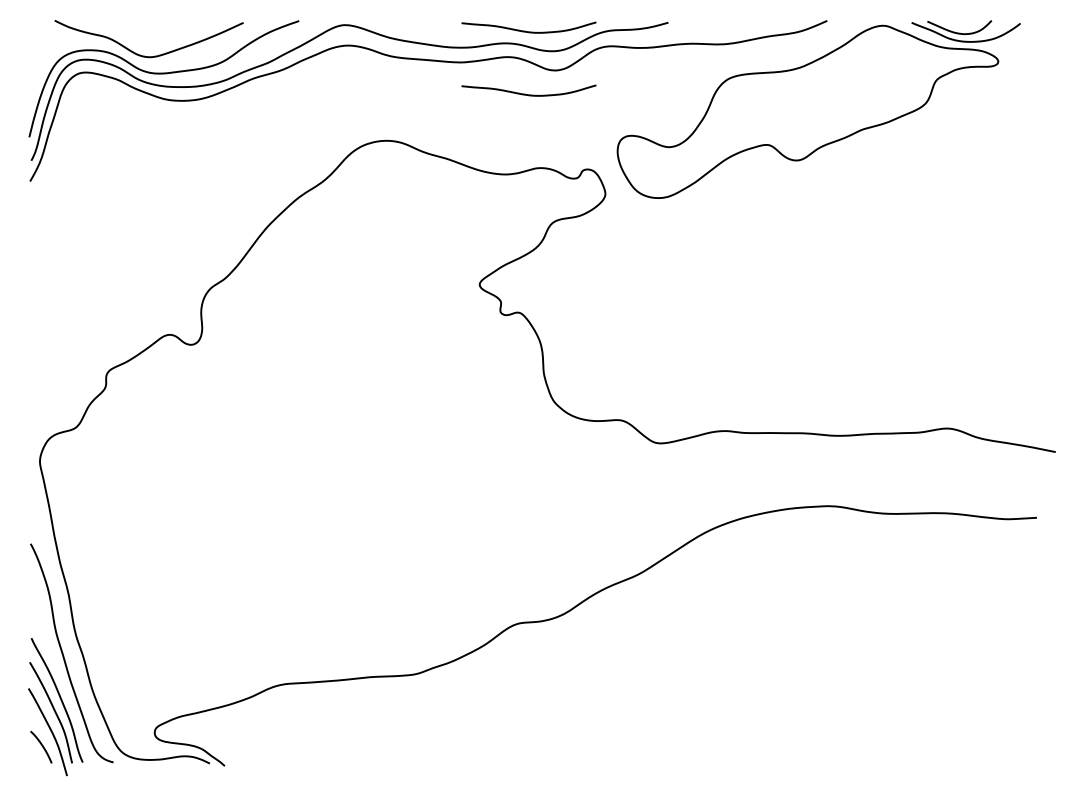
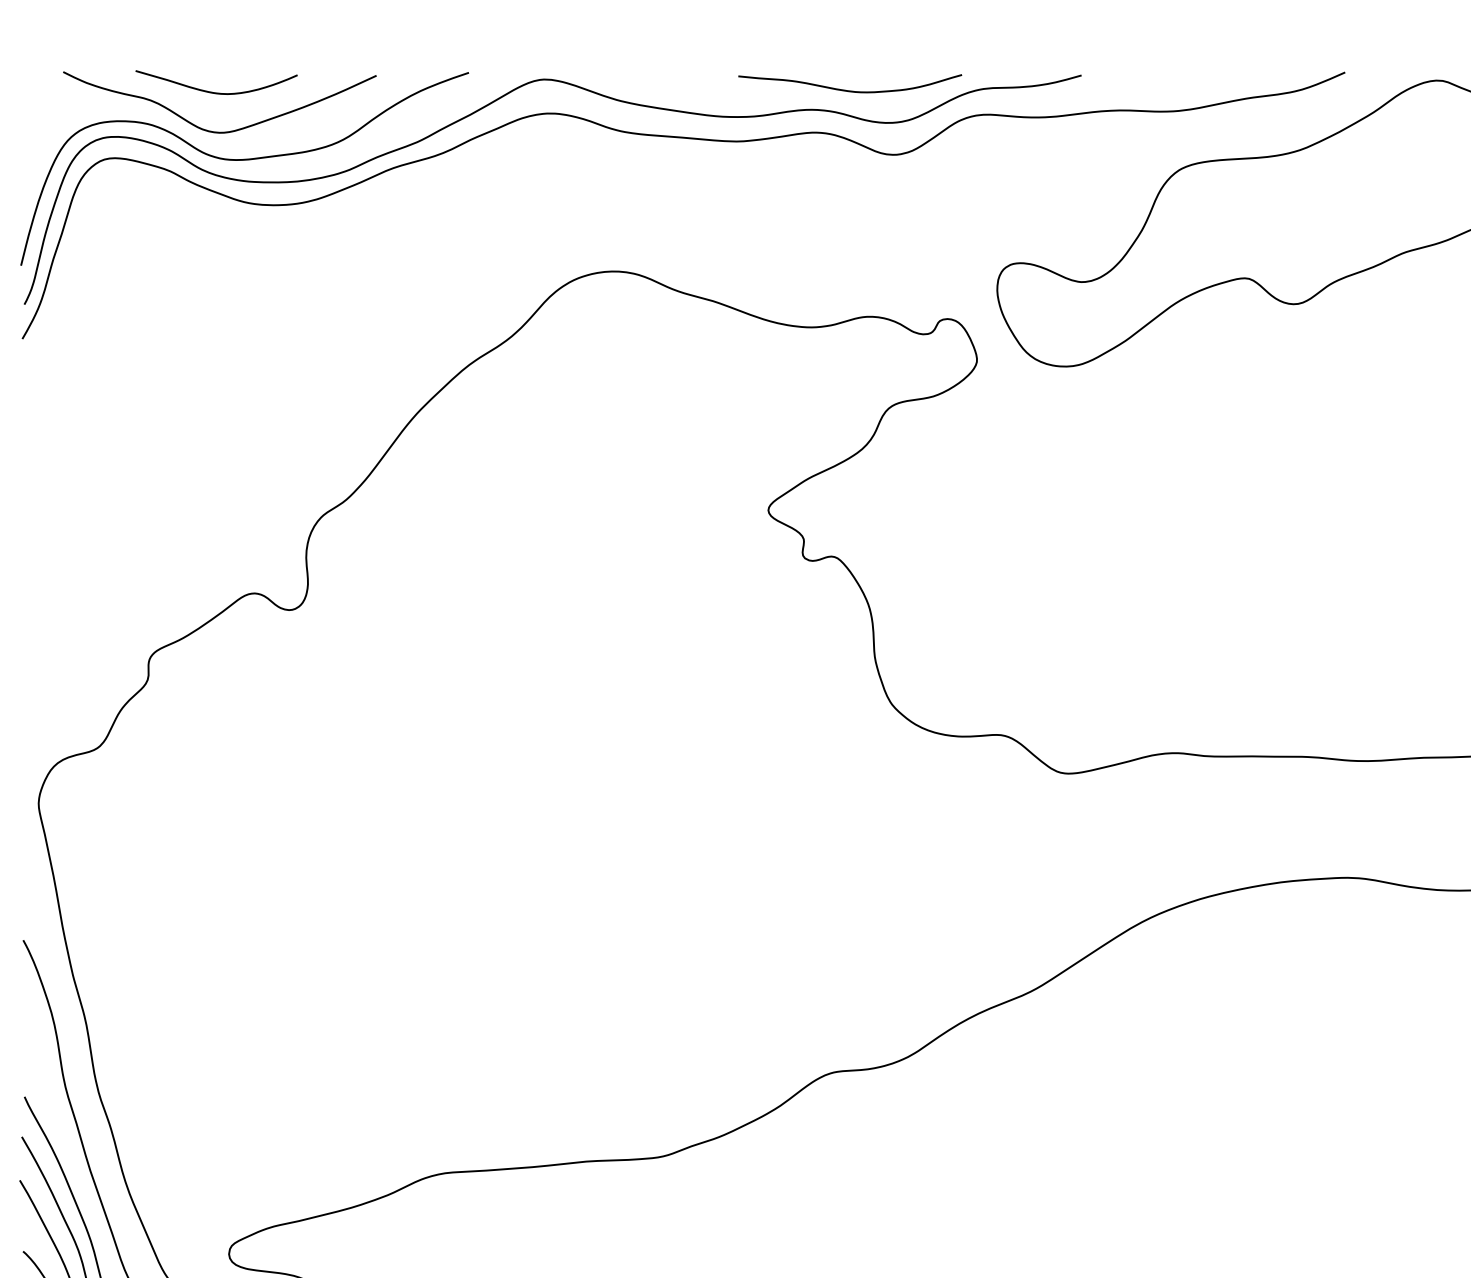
curve: (147, 32) -> (217, 91), added
curve: (528, 94) -> (849, 194), removed

